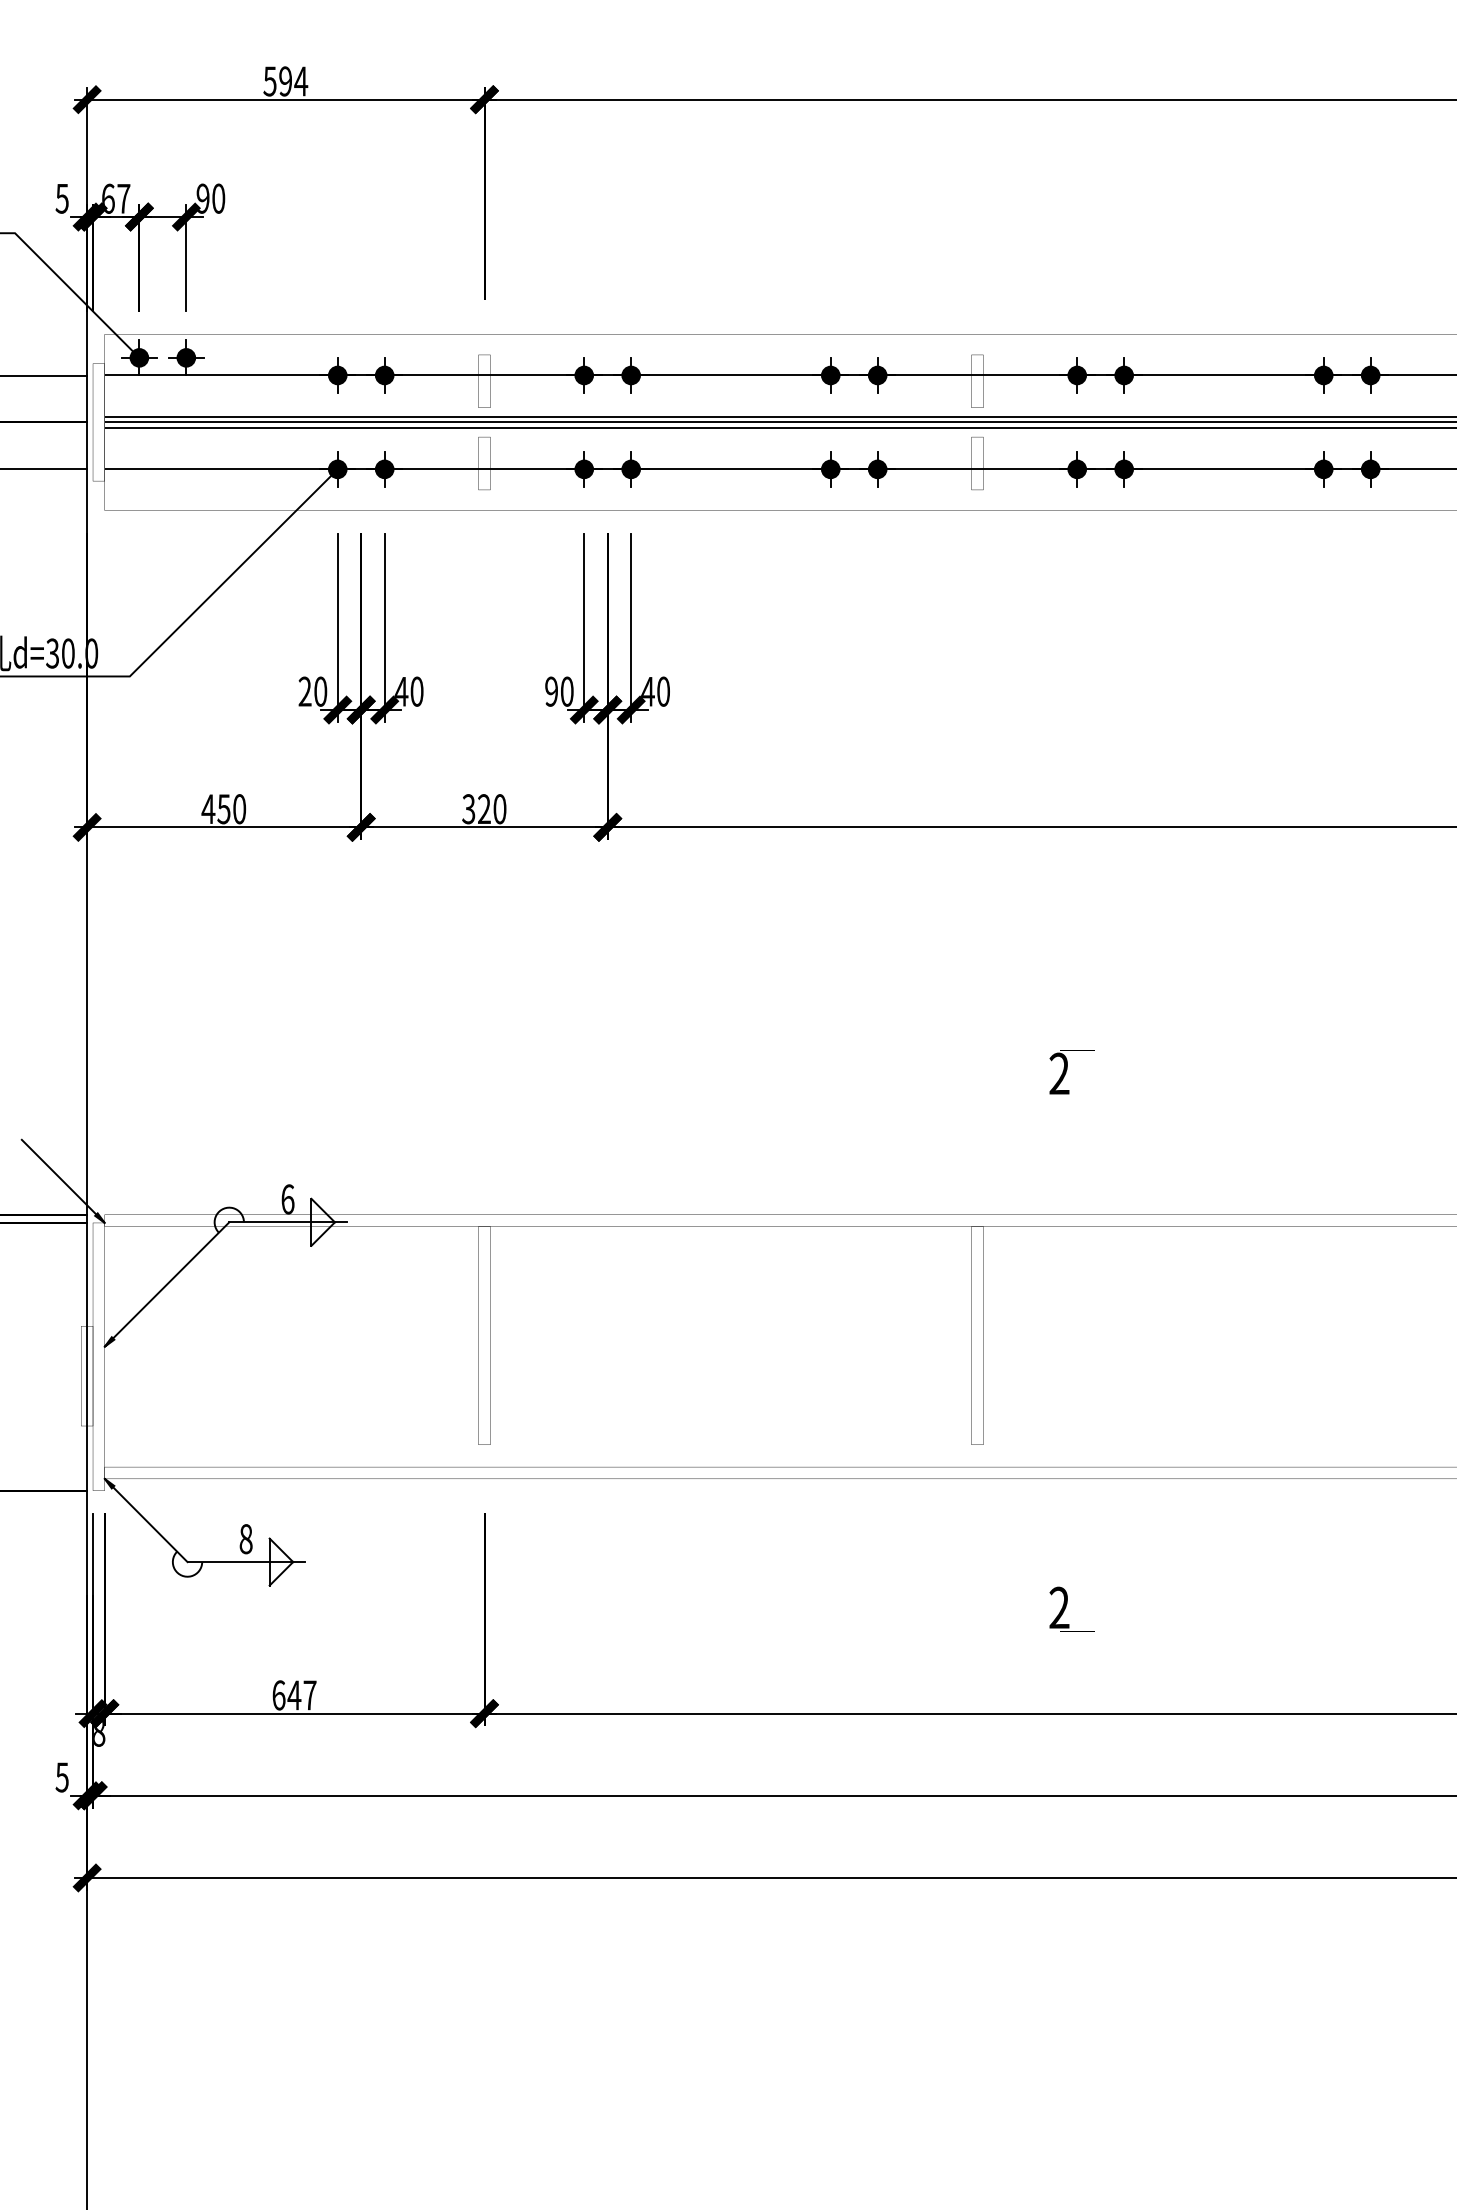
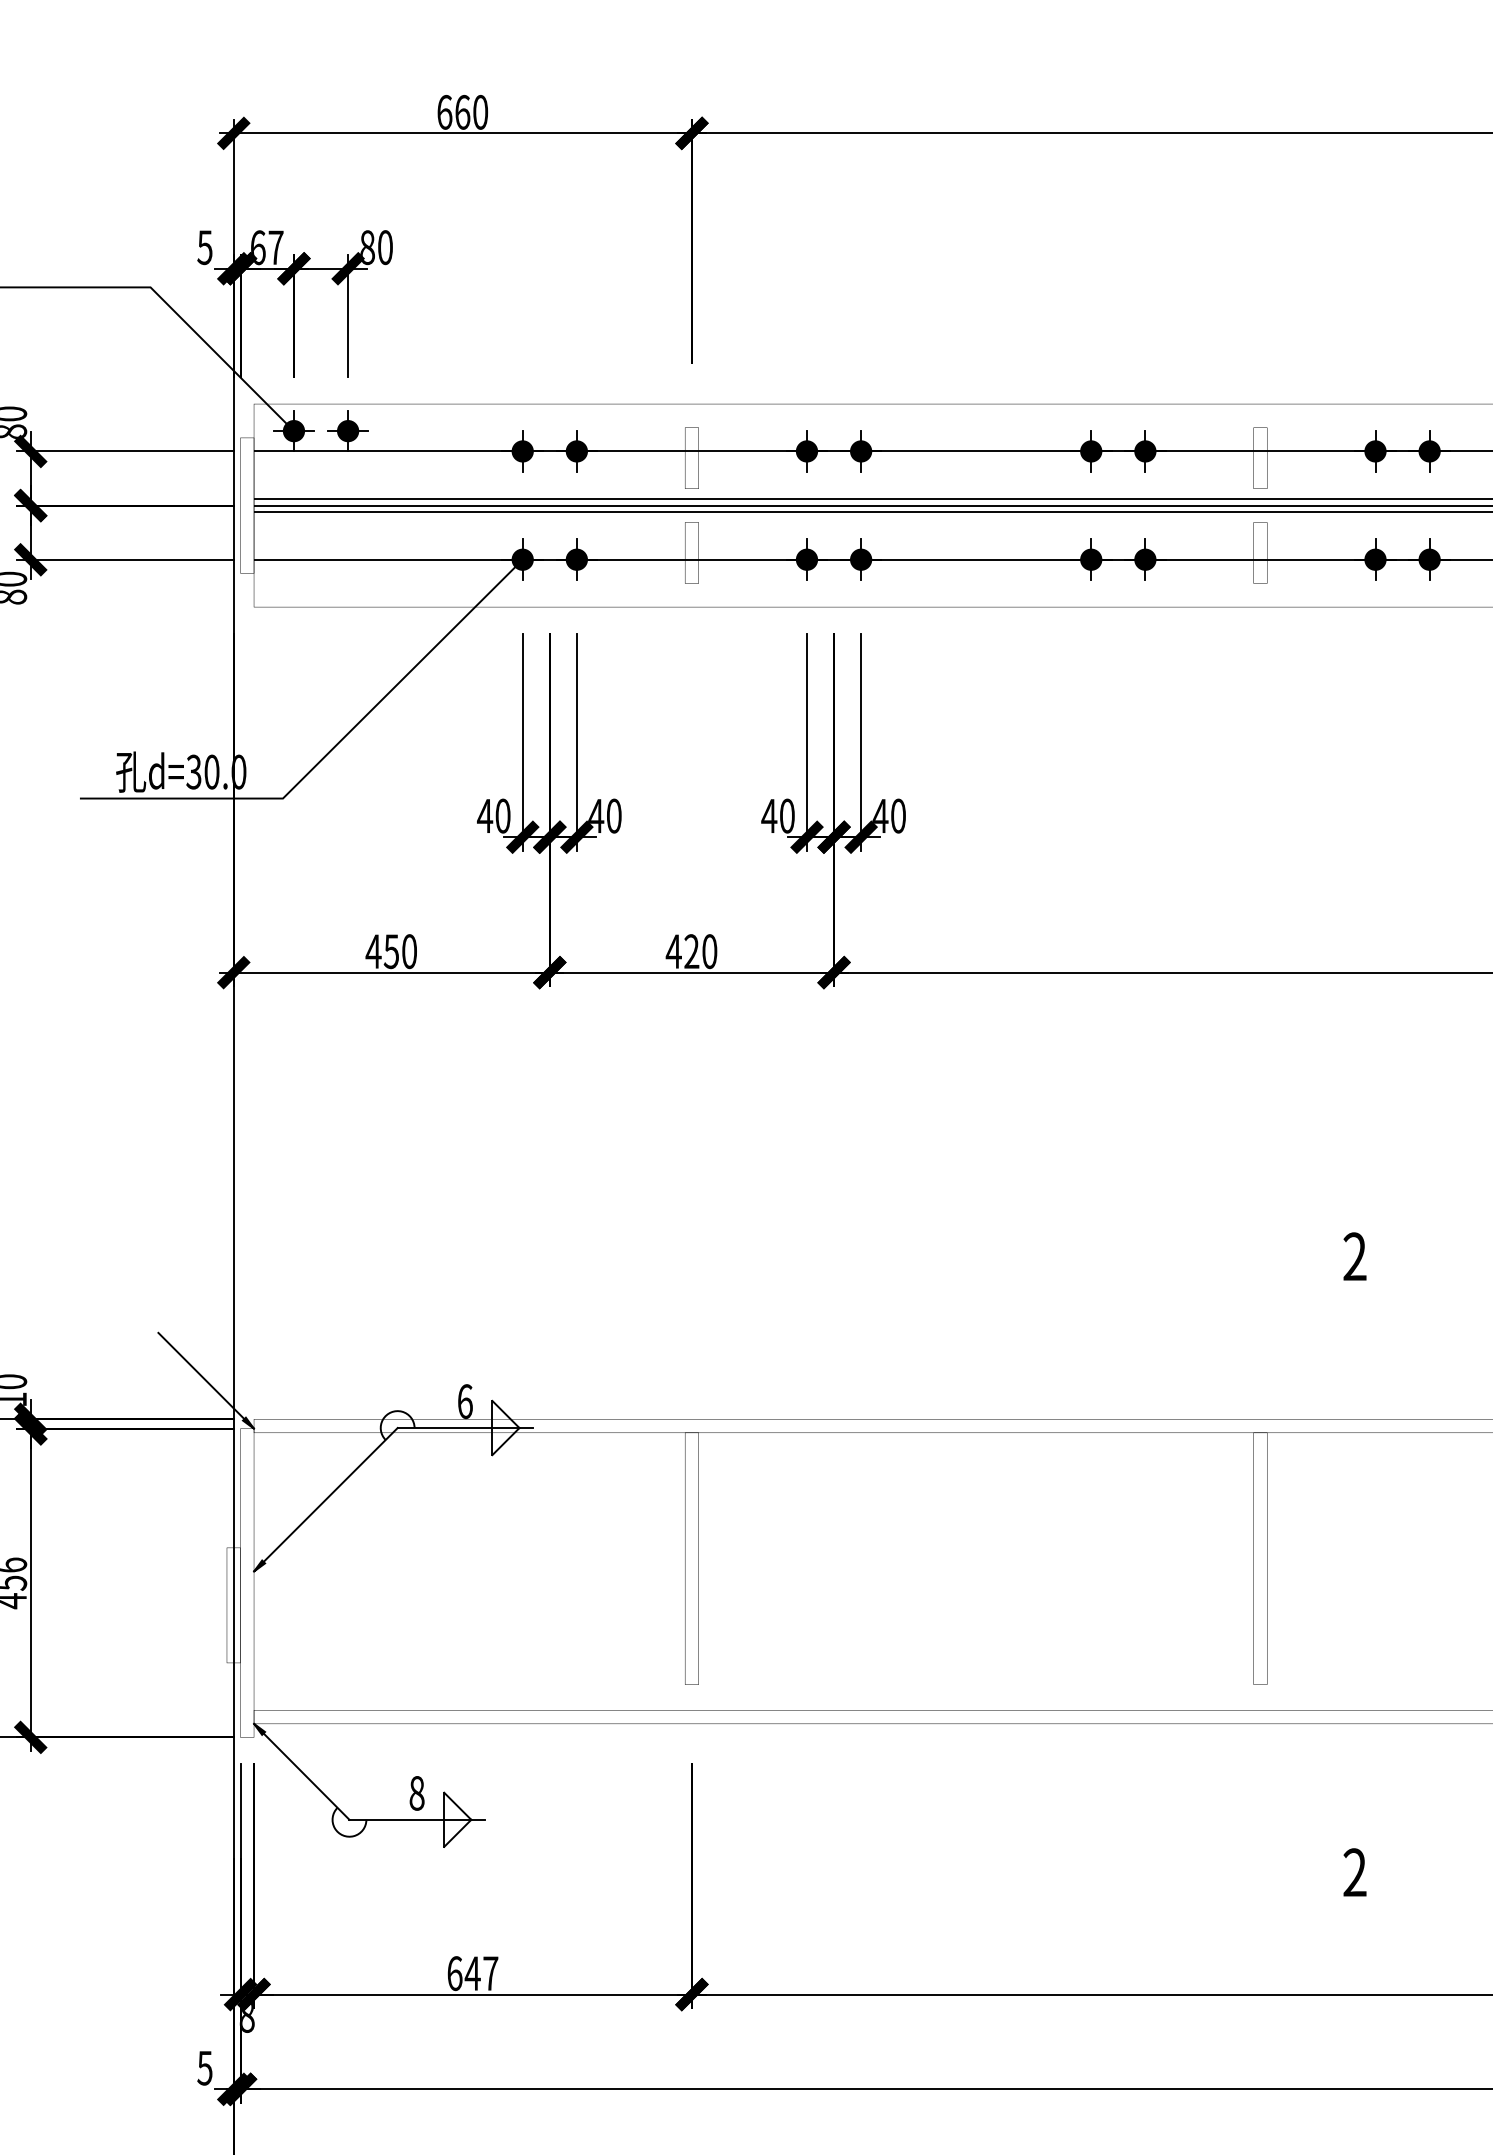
text: (285, 81) -> (462, 112), 594 -> 660
text: (202, 198) -> (366, 247), 90 -> 80
text: (305, 691) -> (485, 815), 20 -> 40
text: (551, 691) -> (769, 815), 90 -> 40
text: (468, 809) -> (673, 951), 320 -> 420

